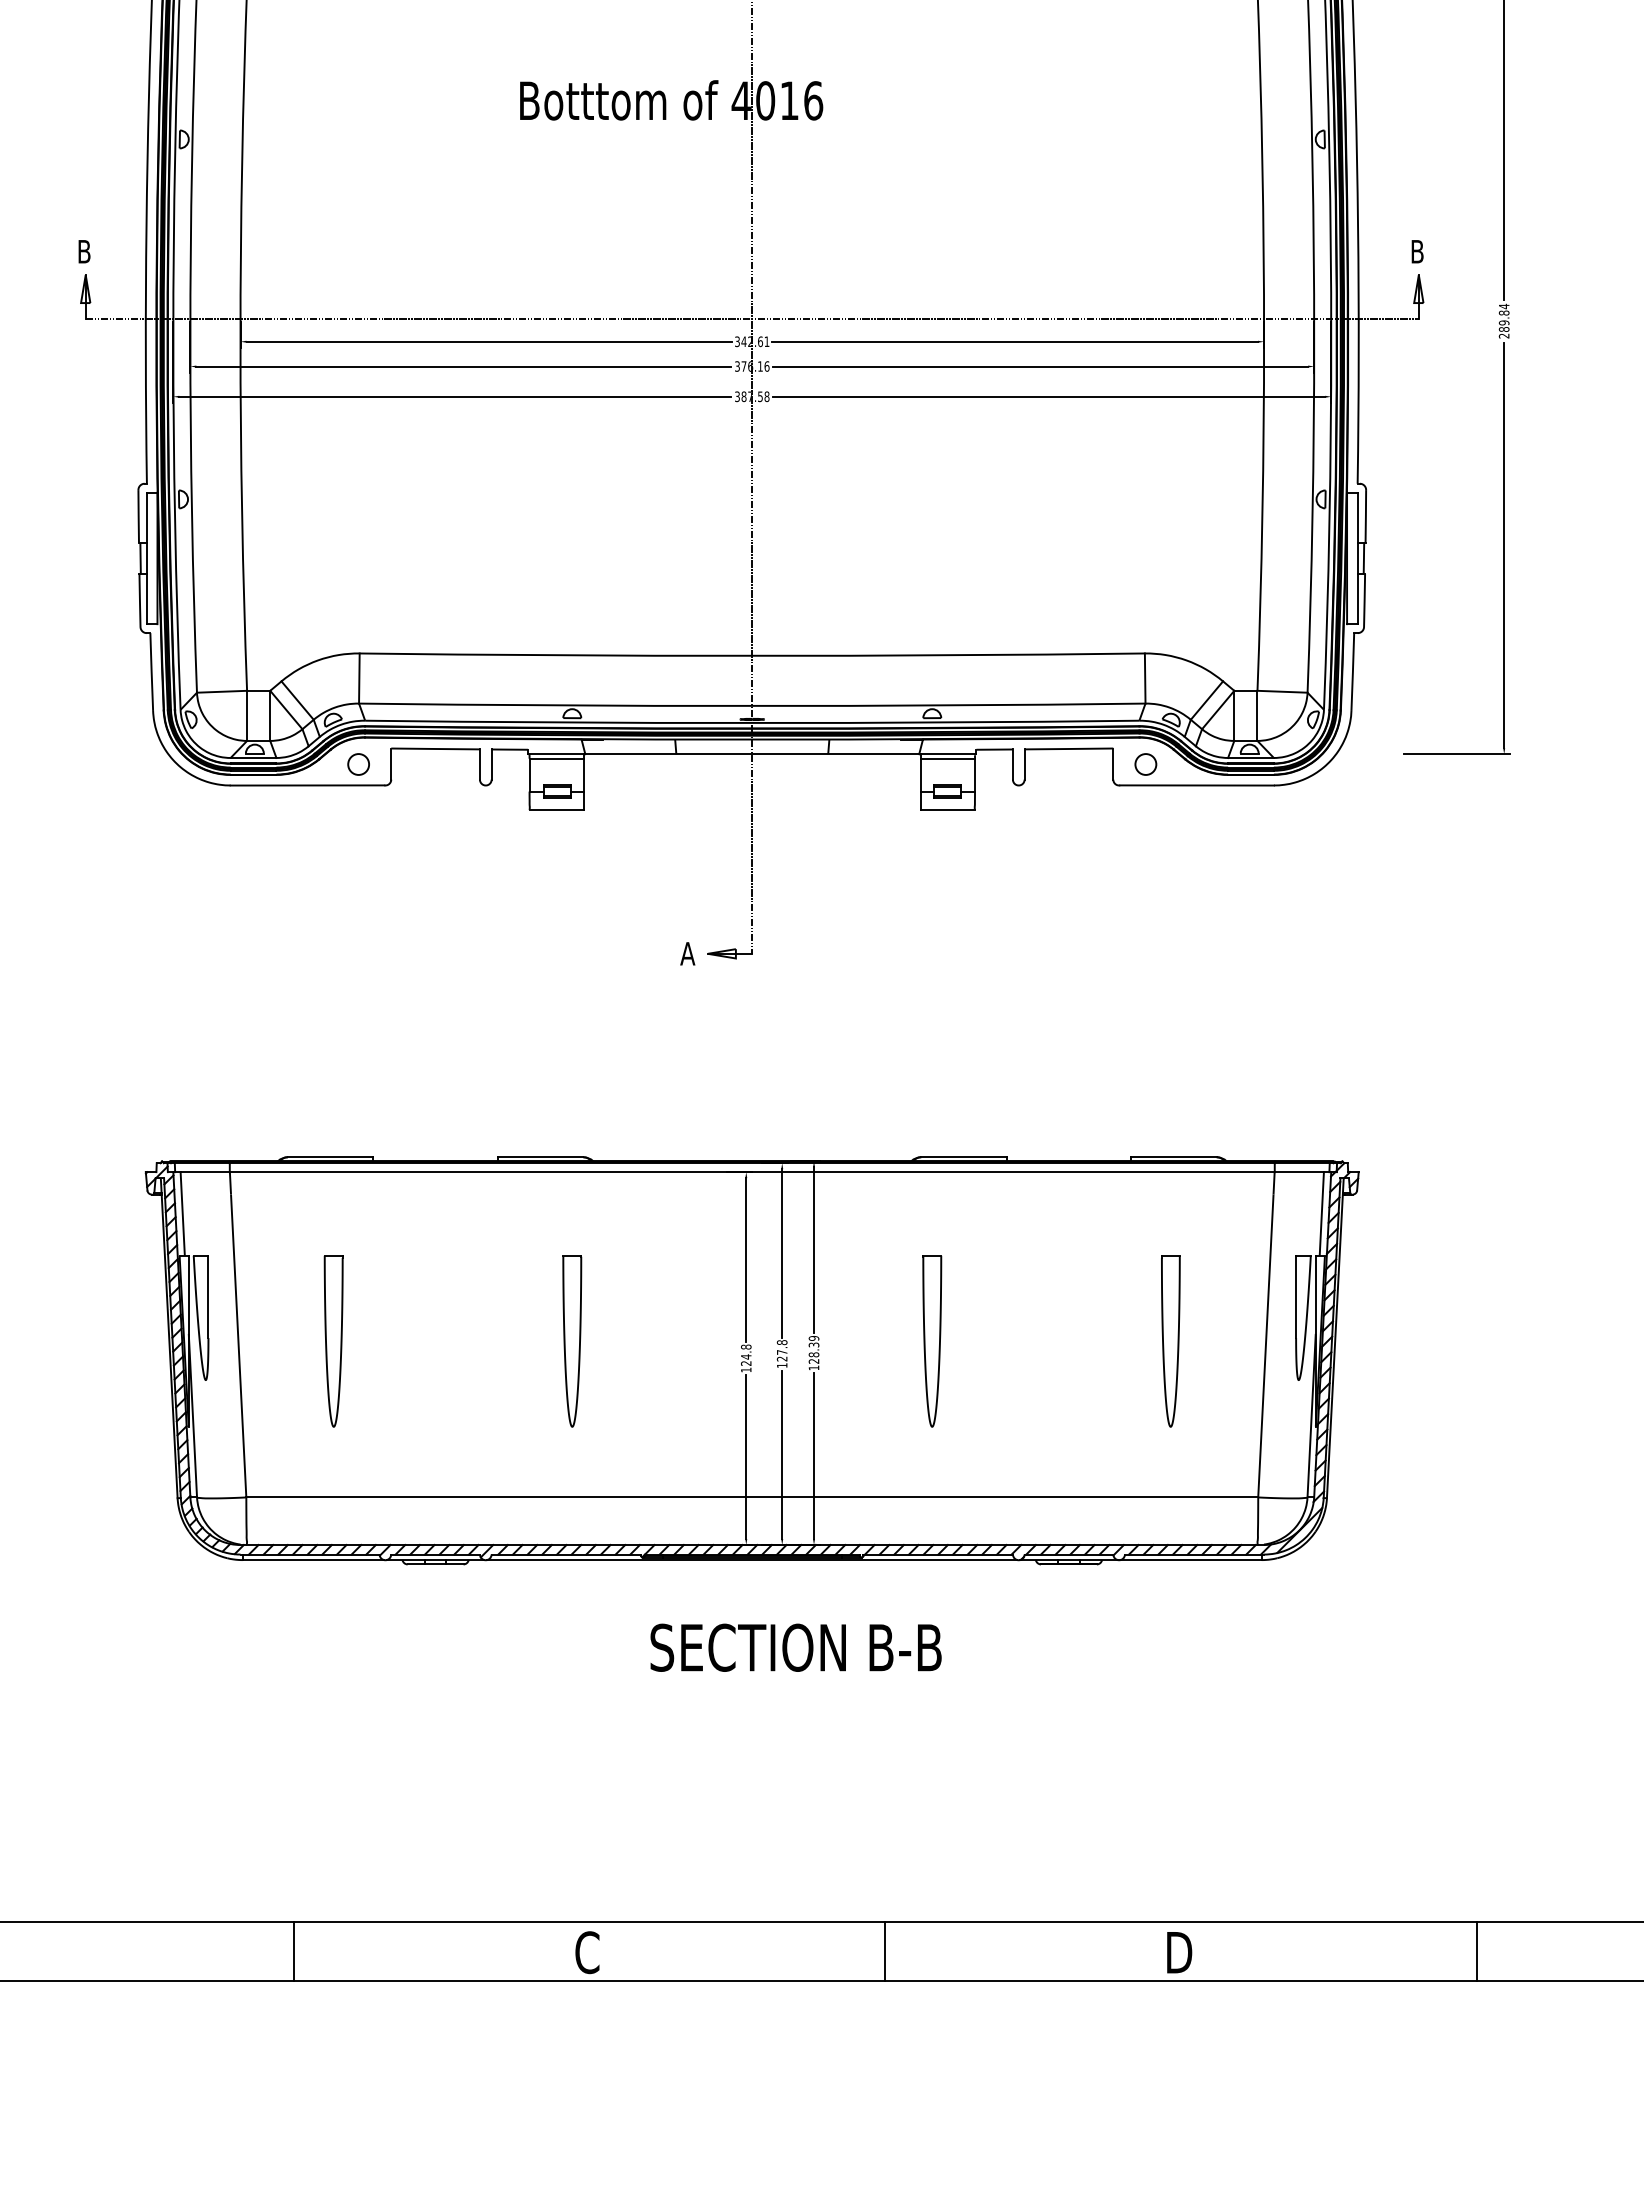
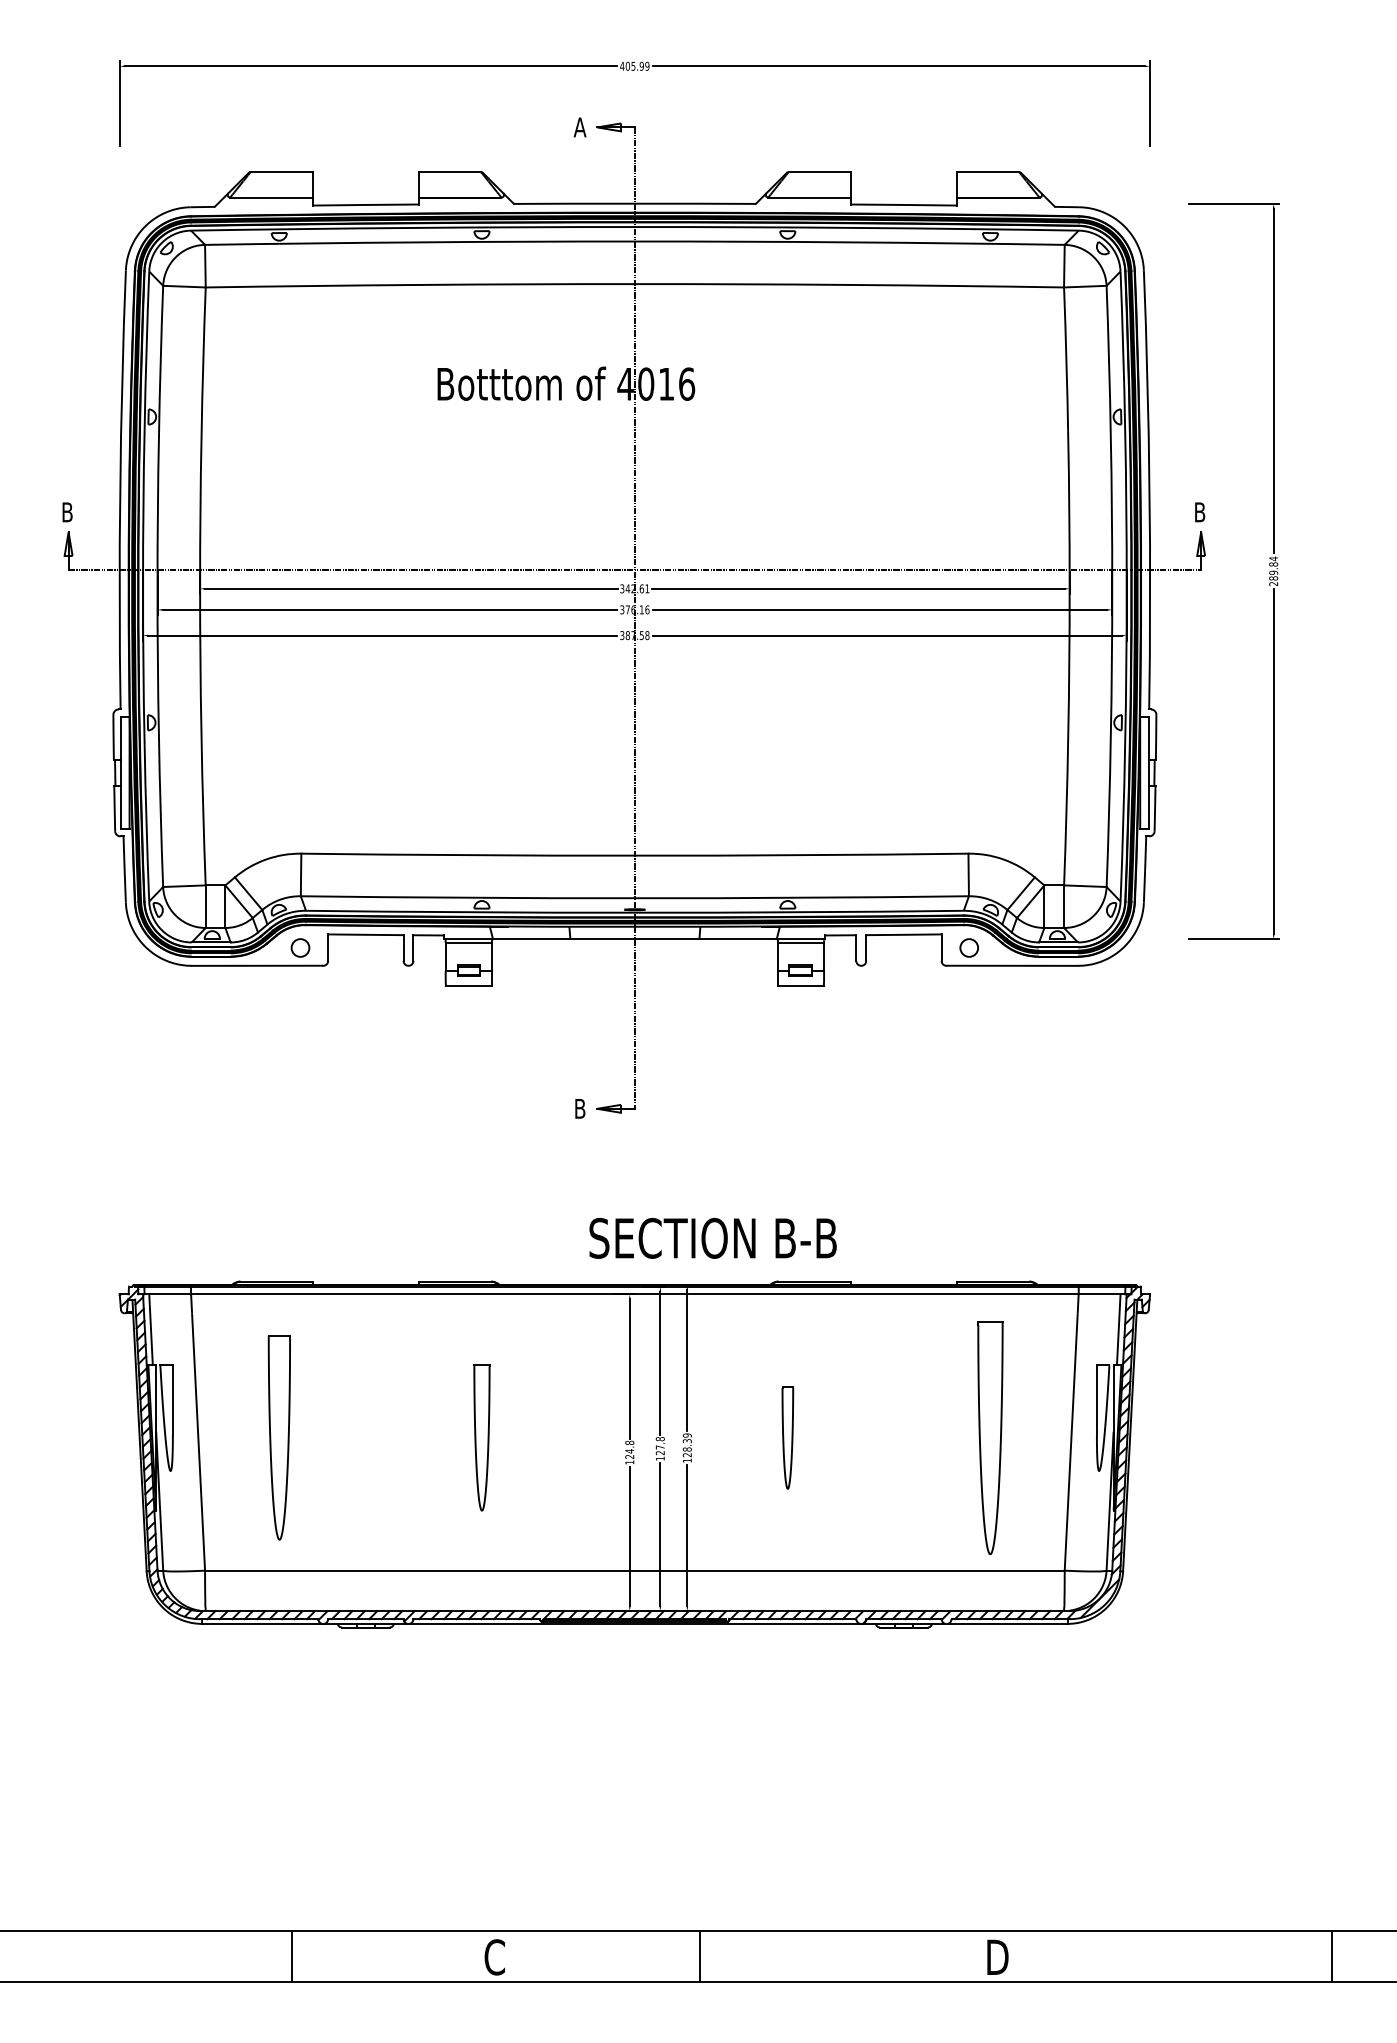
text: (687, 953) -> (579, 1108), A -> B
part: (332, 1340) -> (278, 1437), size x1.4
part: (931, 1340) -> (787, 1437), size x0.7
part: (1170, 1340) -> (990, 1437), size x1.6
text: (795, 1647) -> (712, 1238), moved
line: (293, 1951) -> (292, 1956), moved
line: (884, 1951) -> (699, 1956), moved
line: (1476, 1951) -> (1332, 1956), moved

